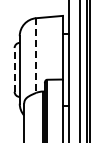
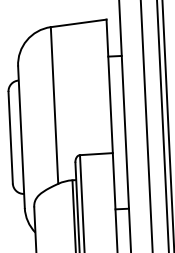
line: (36, 56) -> (55, 107), dashed -> solid
line: (14, 69) -> (10, 136), dashed -> solid

